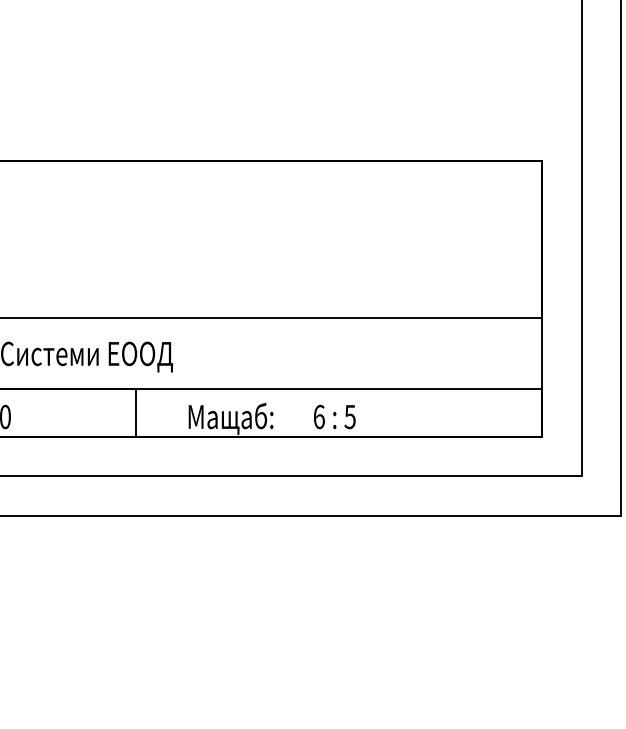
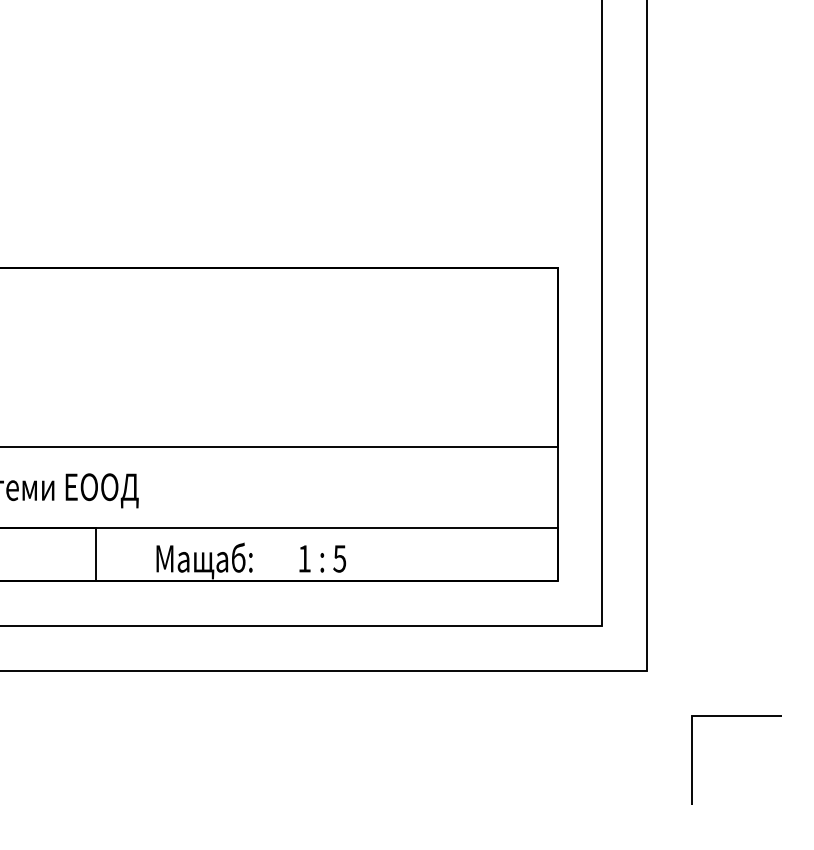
text: (319, 416) -> (304, 558), 6 -> 1

